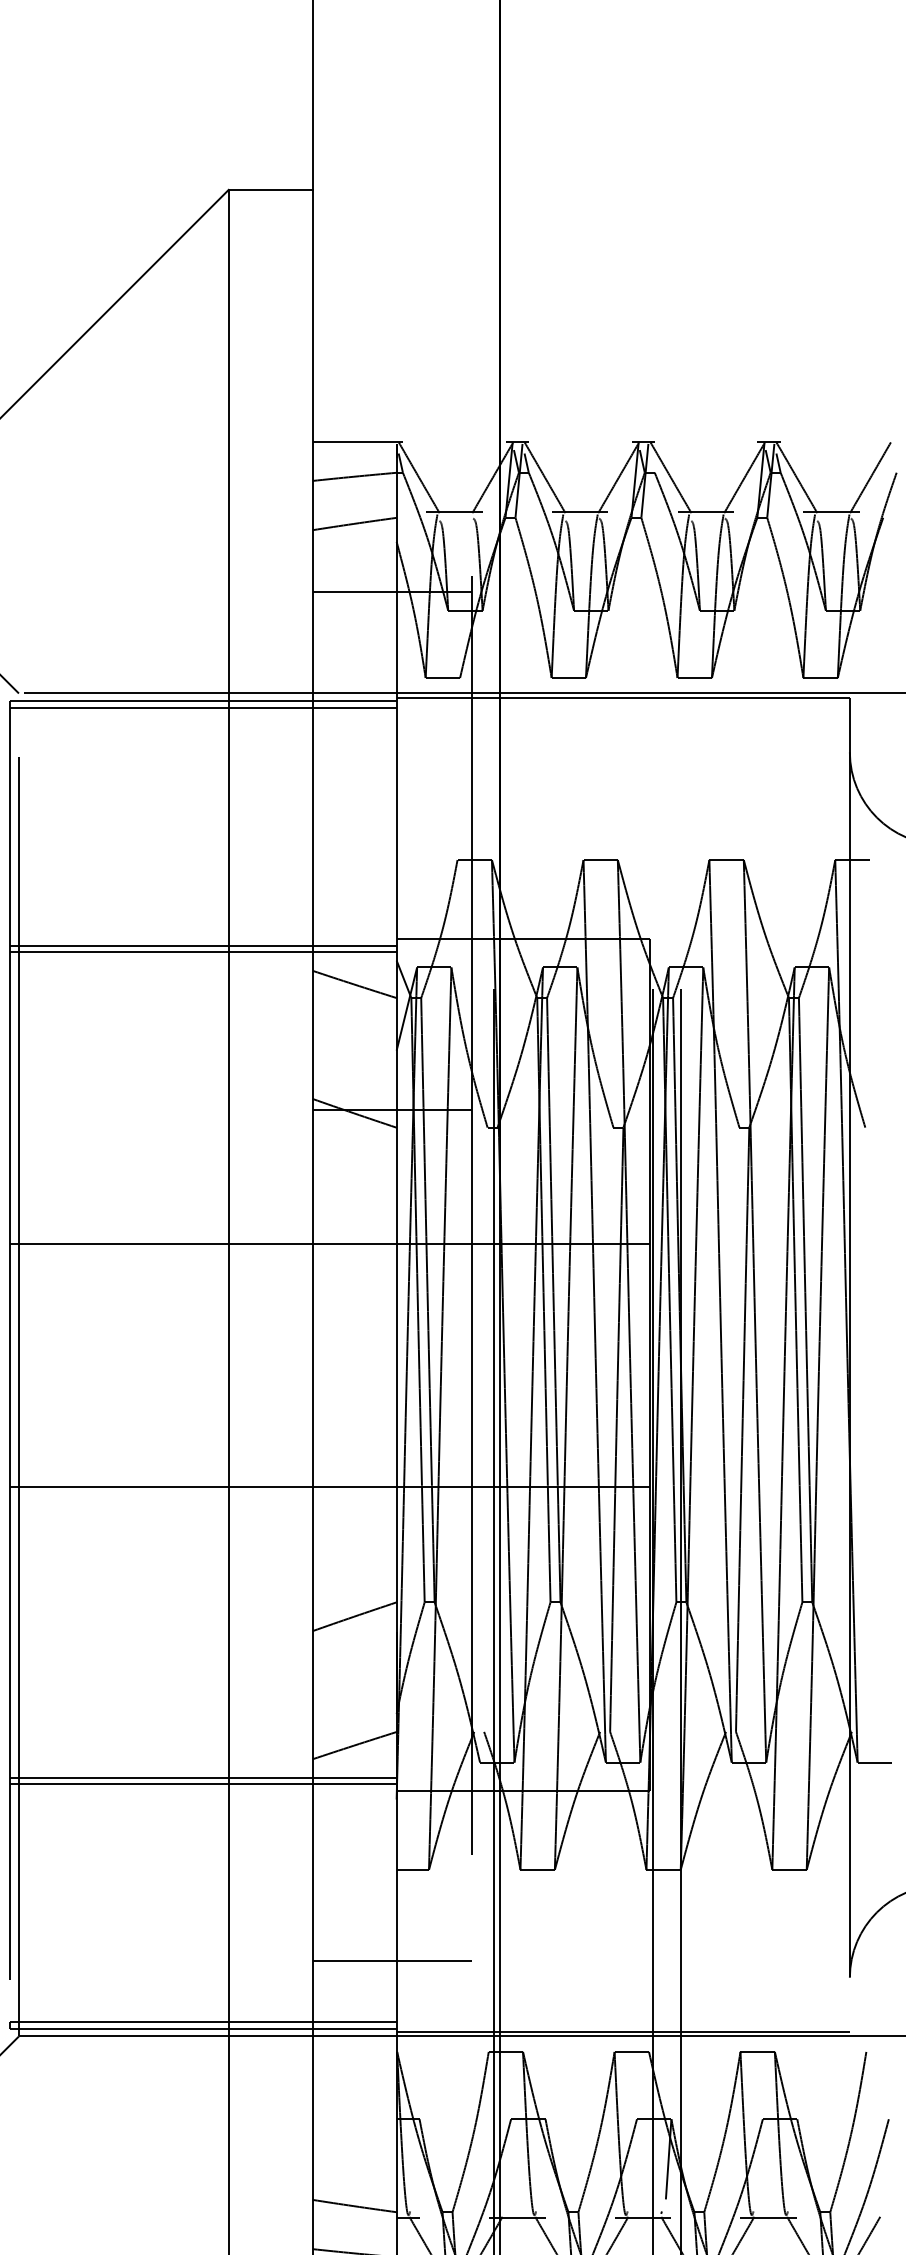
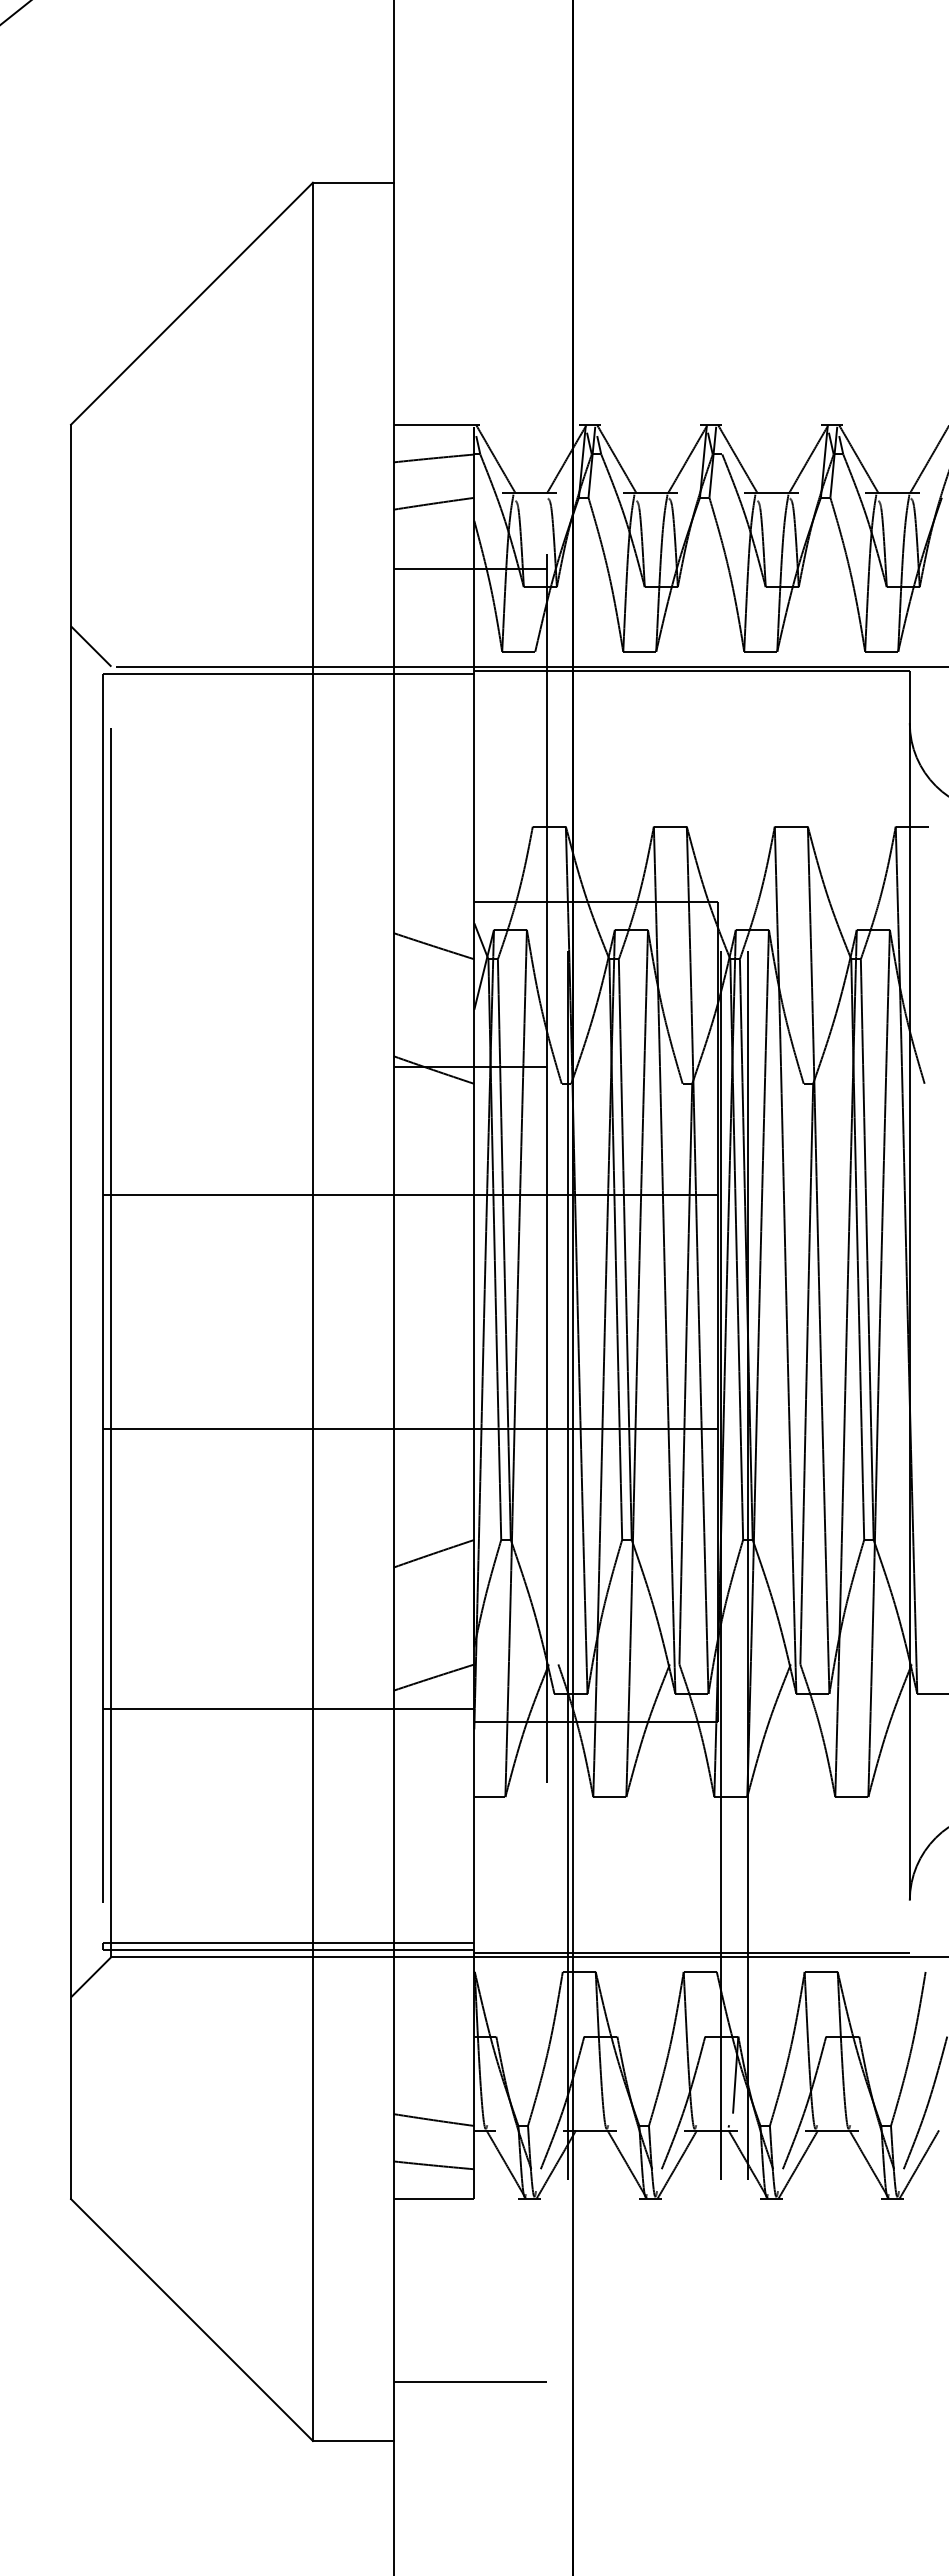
line: (203, 707) -> (288, 680), removed
line: (203, 946) -> (288, 909), removed
line: (203, 952) -> (288, 915), removed
line: (203, 1784) -> (288, 1714), removed
line: (391, 1960) -> (469, 1884), removed

